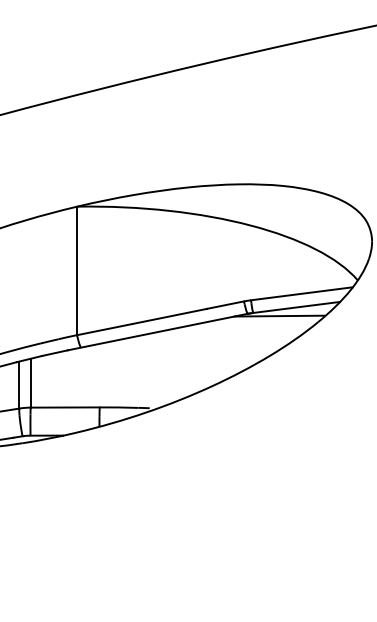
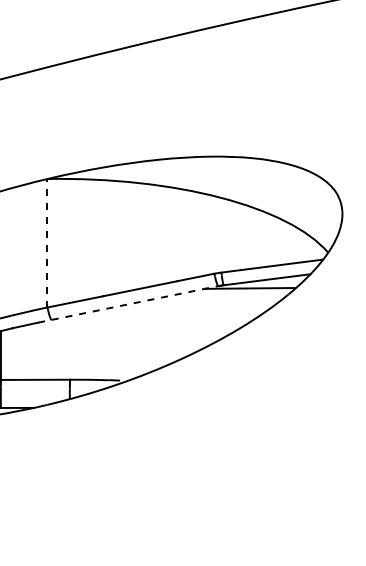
line: (77, 270) -> (47, 242), solid -> dashed
line: (157, 332) -> (127, 304), solid -> dashed

